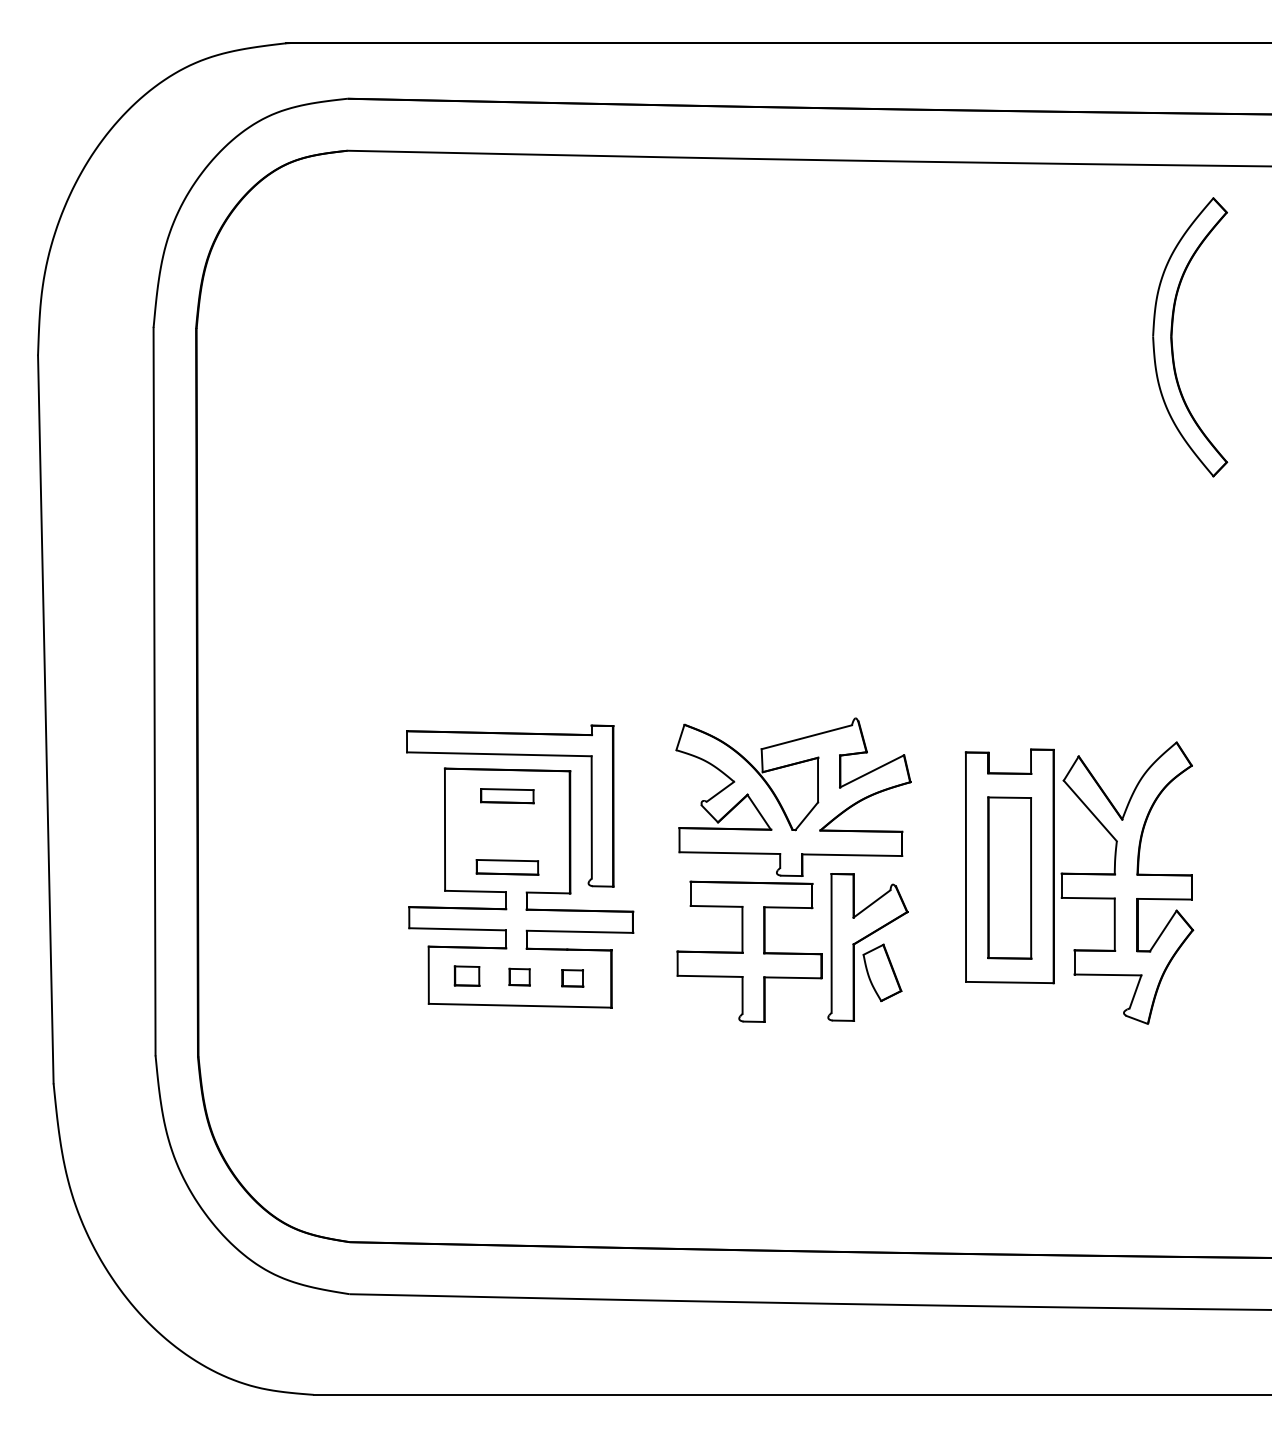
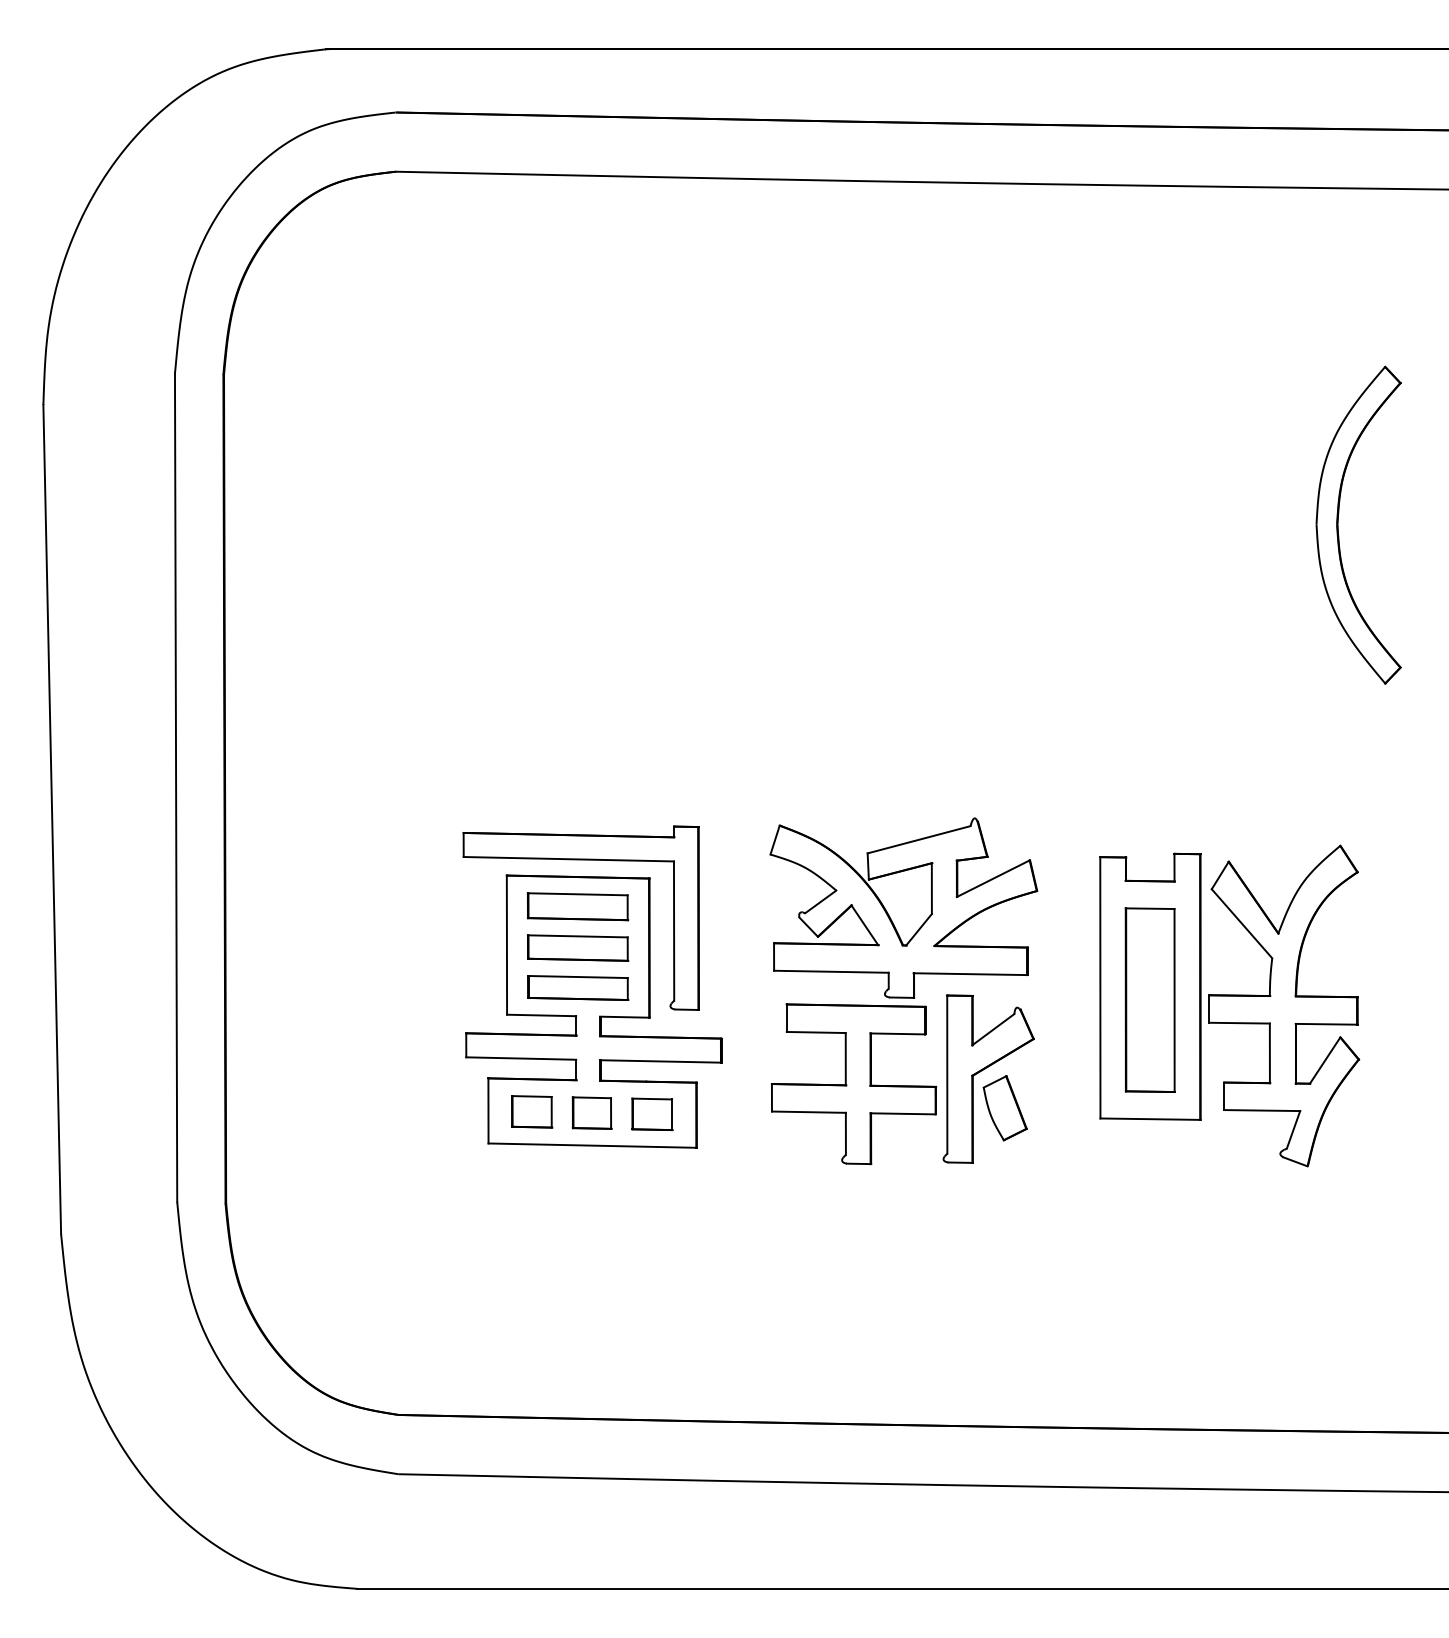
part: (1172, 336) -> (1338, 524), moved
part: (506, 795) -> (577, 906), size x1.67
part: (507, 831) -> (578, 947), added
part: (507, 866) -> (578, 987), size x1.43
part: (467, 975) -> (532, 1111), size x1.43
part: (519, 976) -> (591, 1112), size x1.67
part: (572, 978) -> (652, 1114), size x1.67

